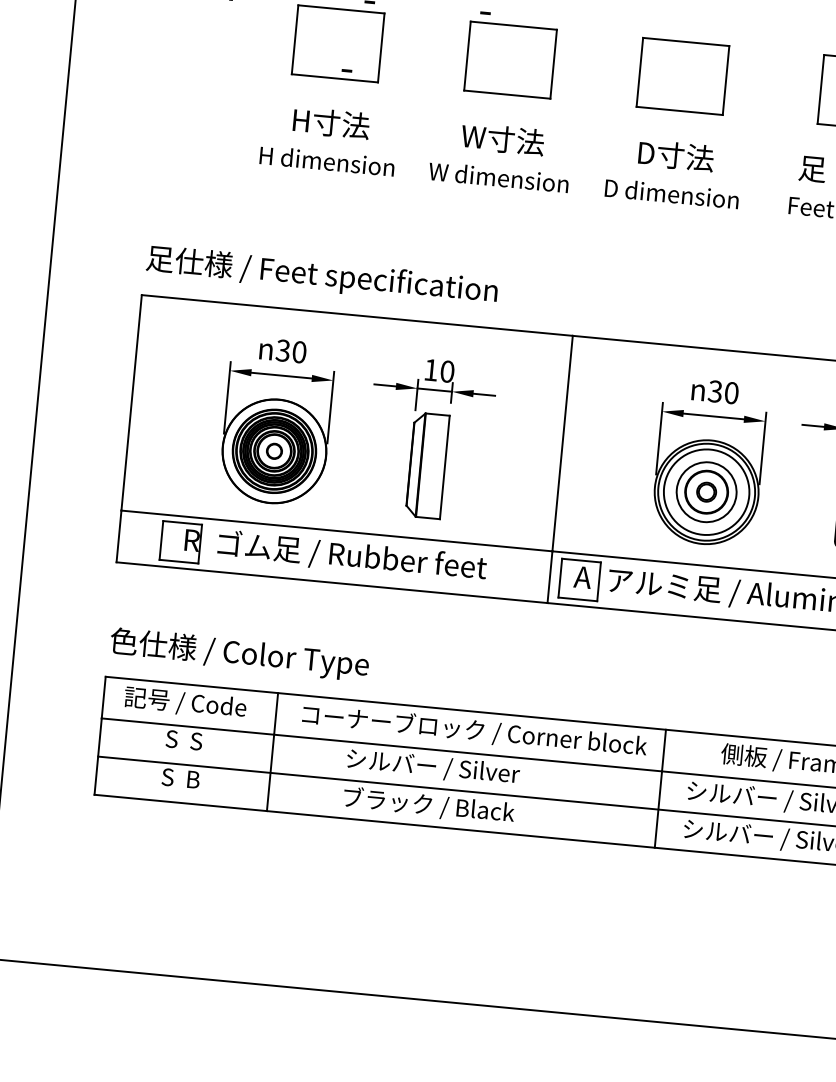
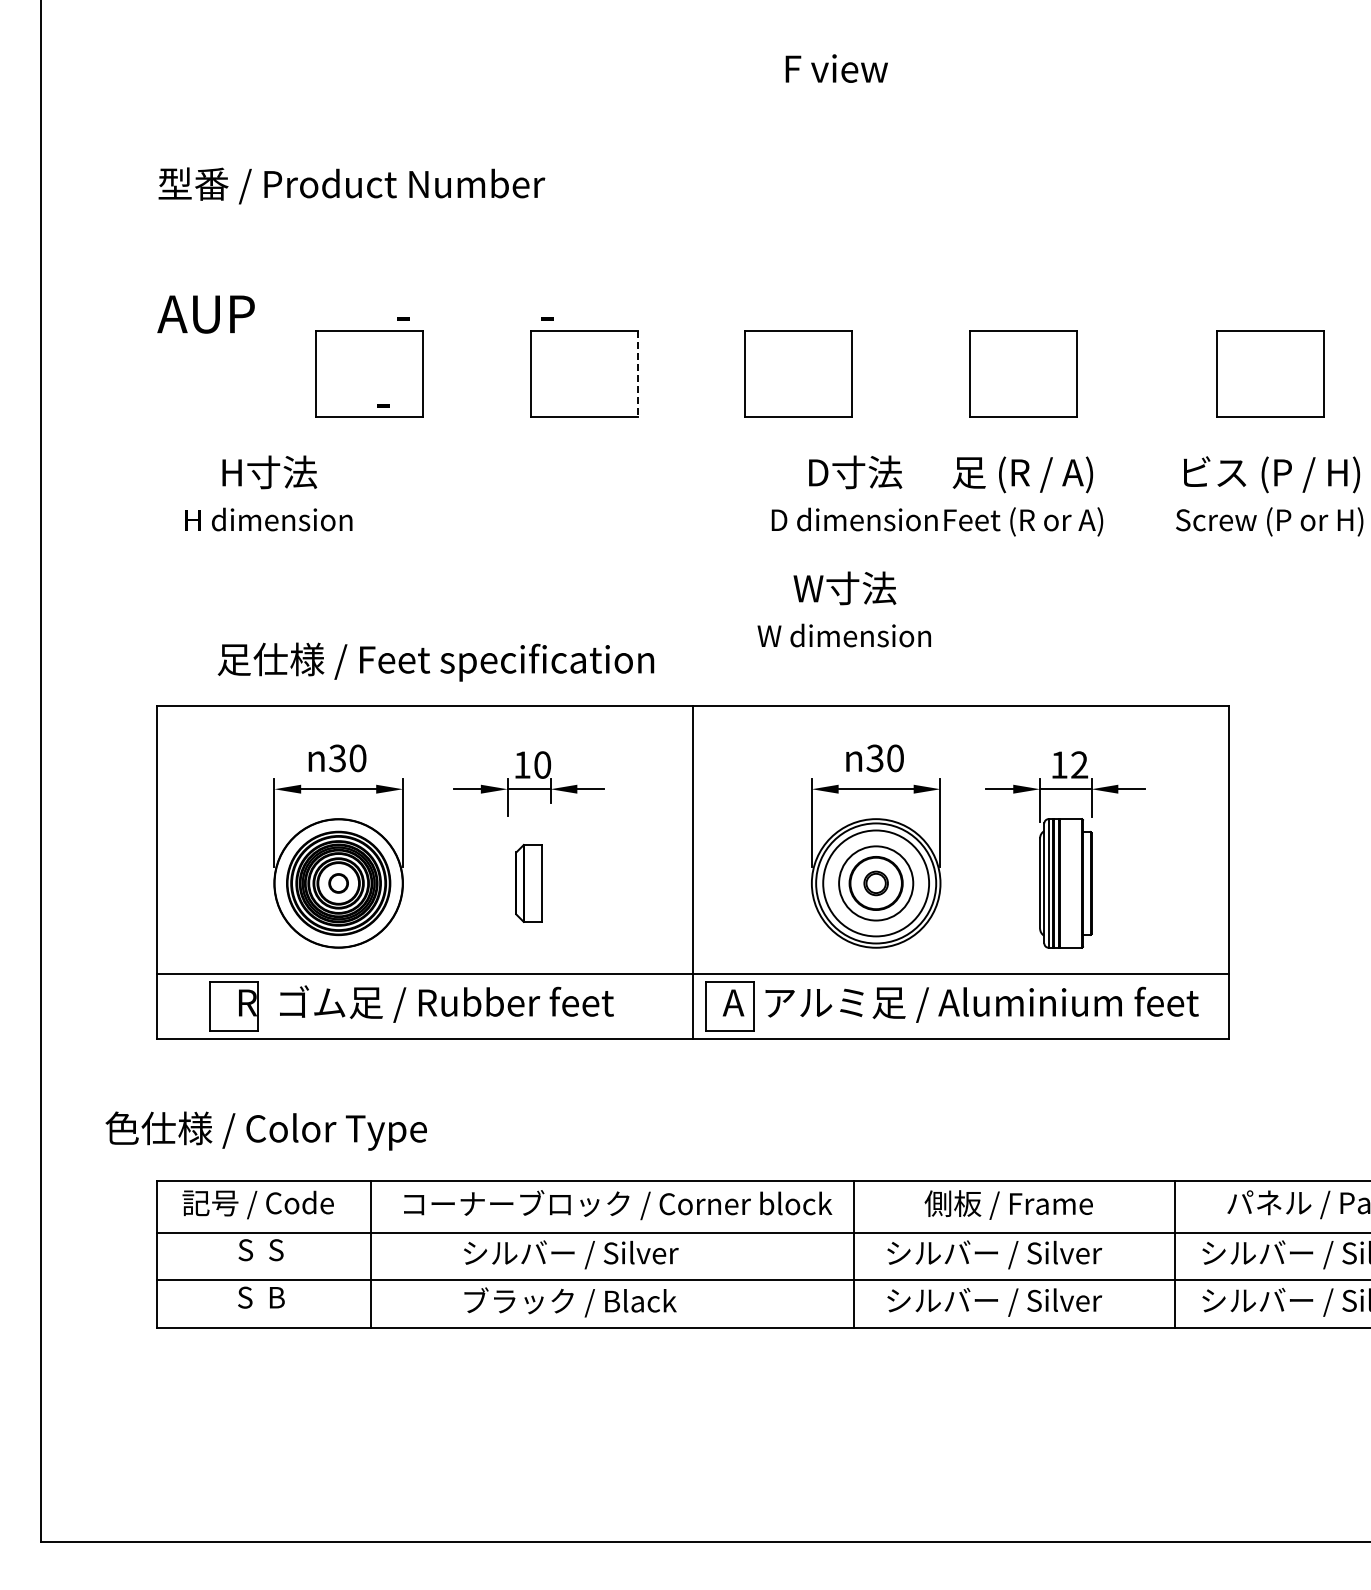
line: (553, 64) -> (637, 373), solid -> dashed
text: (328, 140) -> (268, 493), moved
text: (500, 156) -> (843, 609), moved
text: (673, 172) -> (854, 493), moved
text: (321, 275) -> (435, 661), moved
part: (427, 465) -> (528, 883), size x0.6
text: (238, 654) -> (265, 1130), moved

